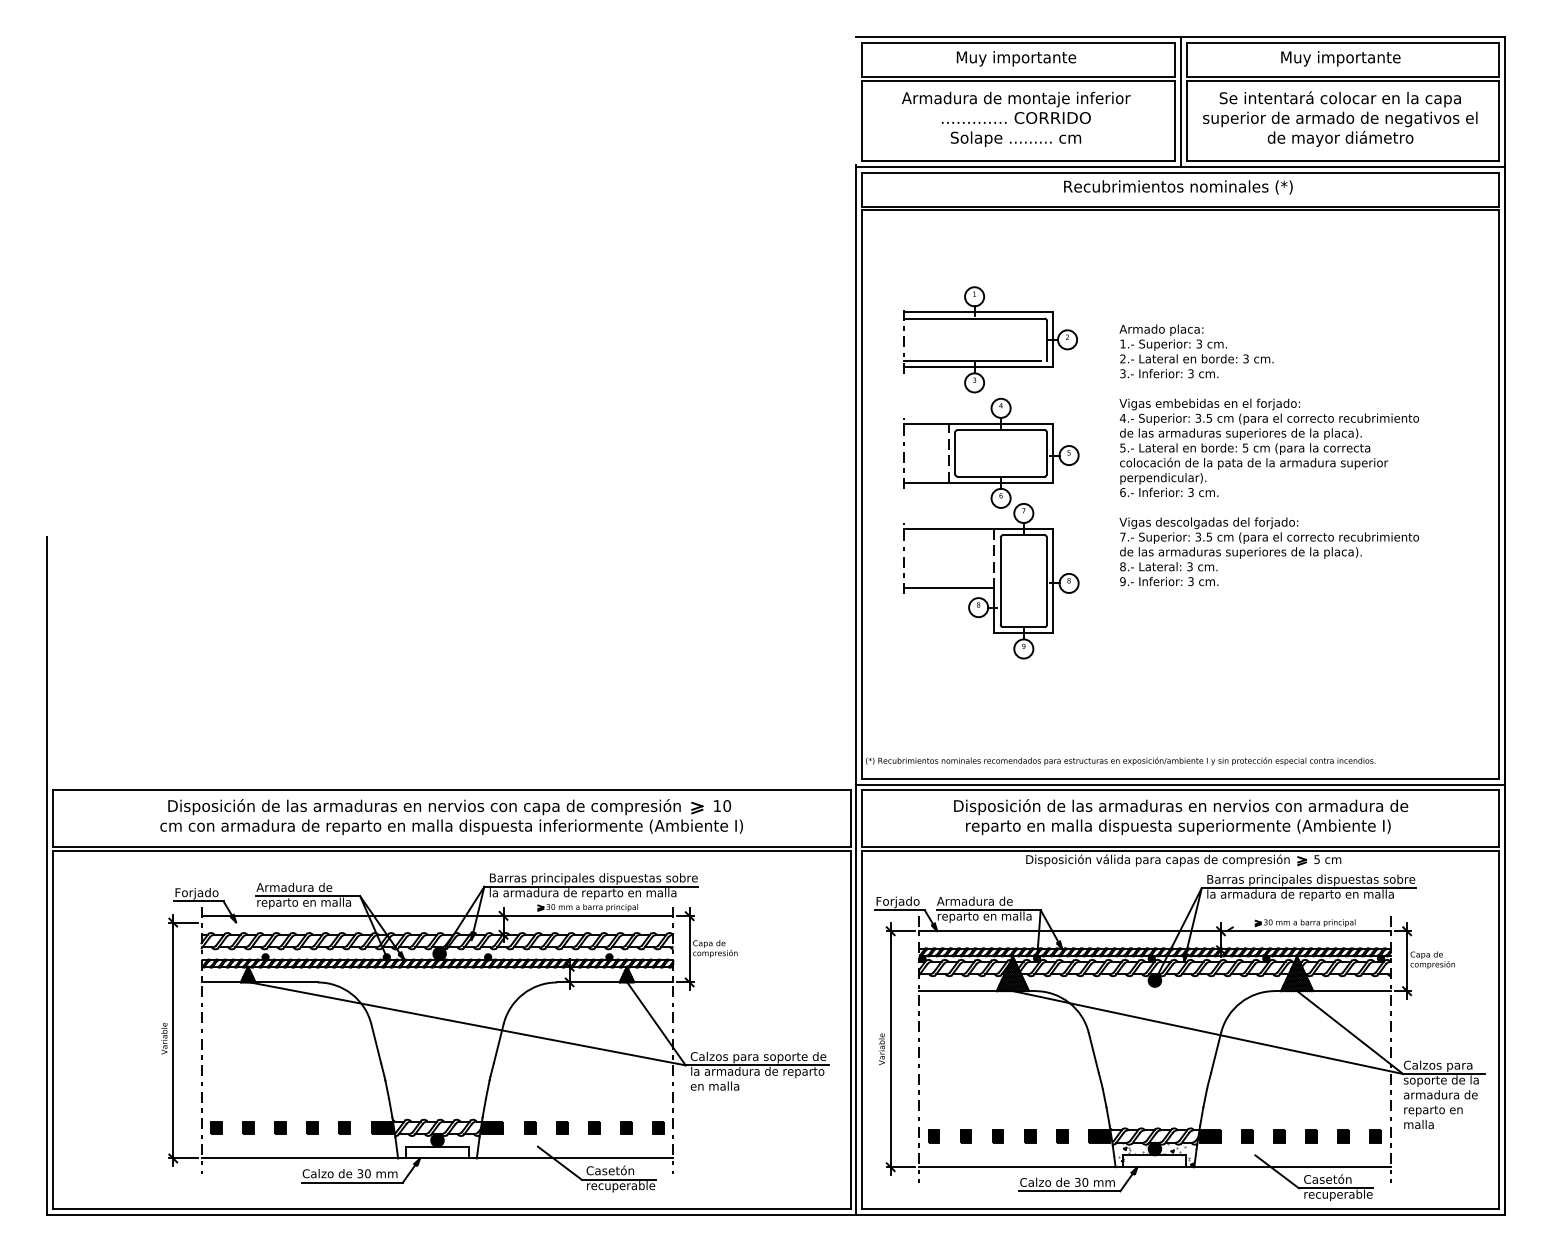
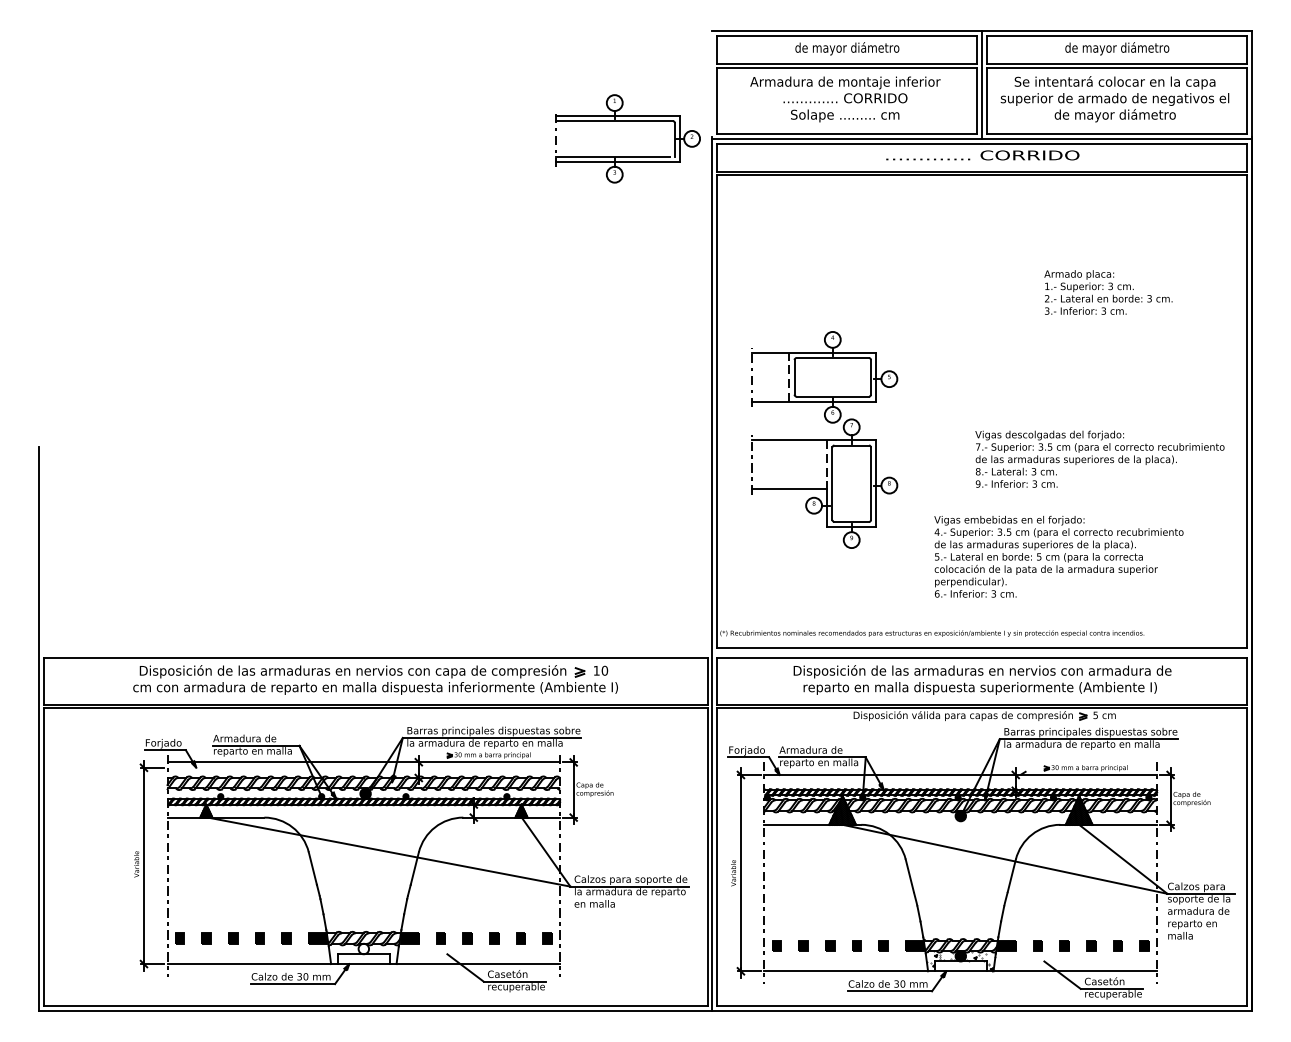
text: (1018, 58) -> (847, 48), Muy importante -> de mayor diámetro
text: (1343, 58) -> (1117, 48), Muy importante -> de mayor diámetro
text: (1181, 186) -> (982, 155), Recubrimientos nominales (*) -> ............. CORRIDO
part: (989, 318) -> (627, 121), moved
text: (1196, 351) -> (1108, 292), moved
text: (1268, 447) -> (1058, 556), moved
text: (1268, 550) -> (1099, 458), moved
line: (1181, 784) -> (982, 652), removed
fill: (437, 1139) -> (363, 948), removed

